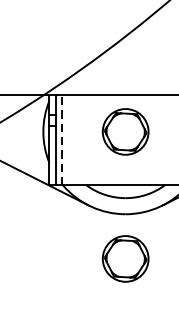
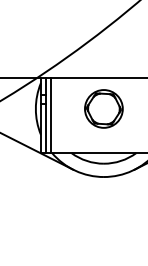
line: (61, 139) -> (50, 115), dashed -> solid
part: (125, 258) -> (103, 213), removed

